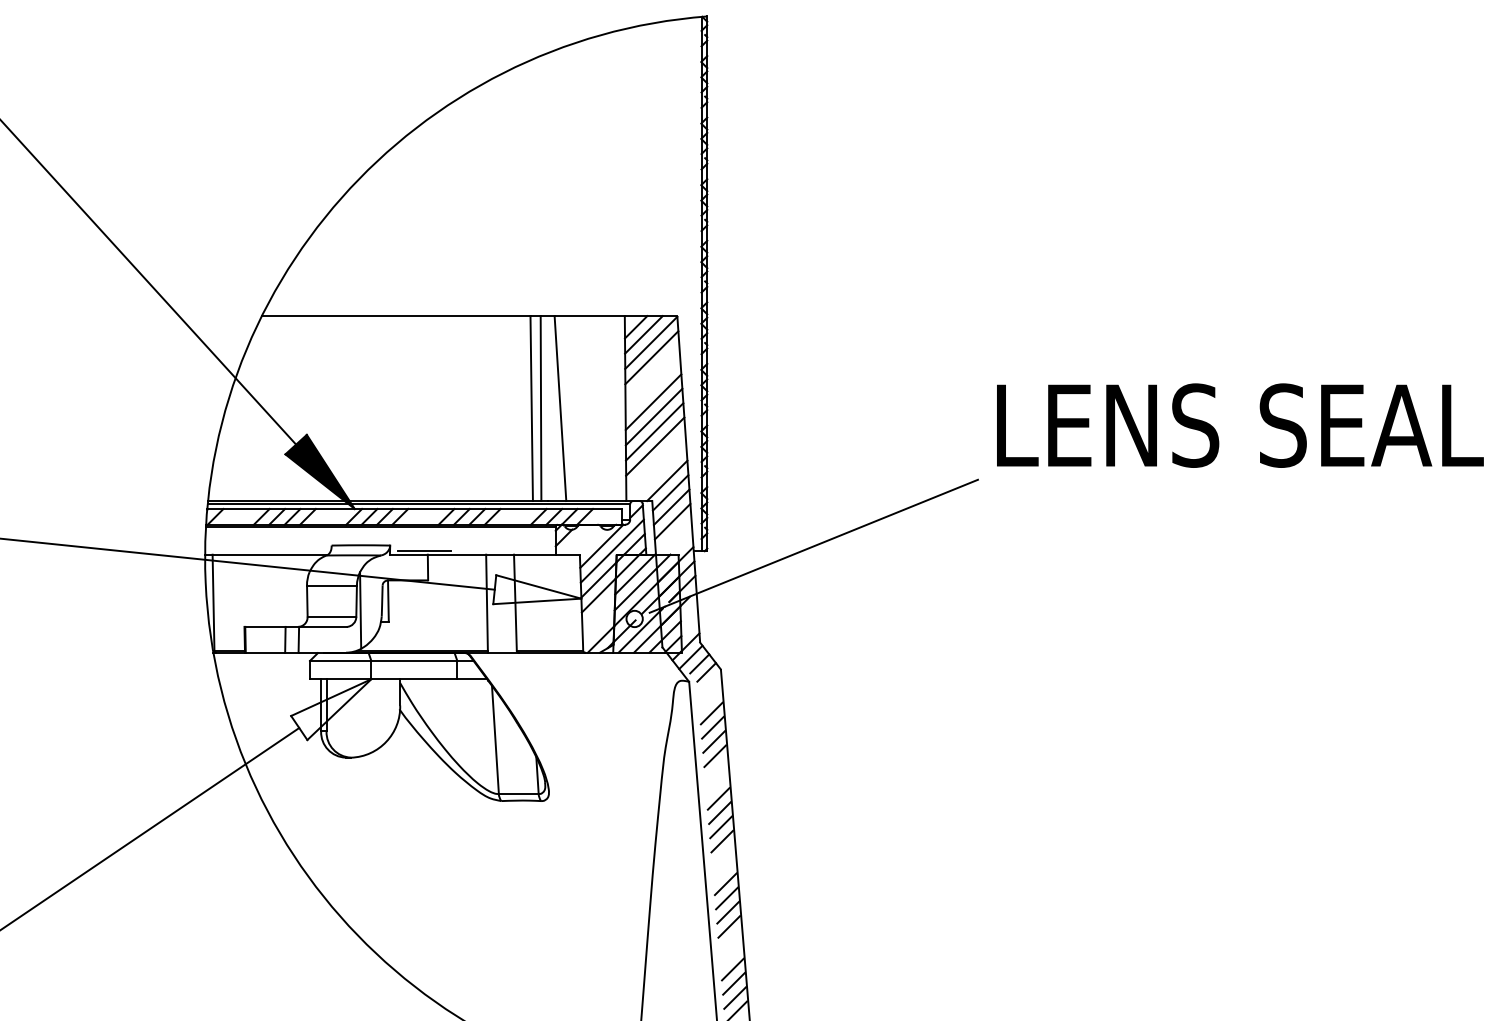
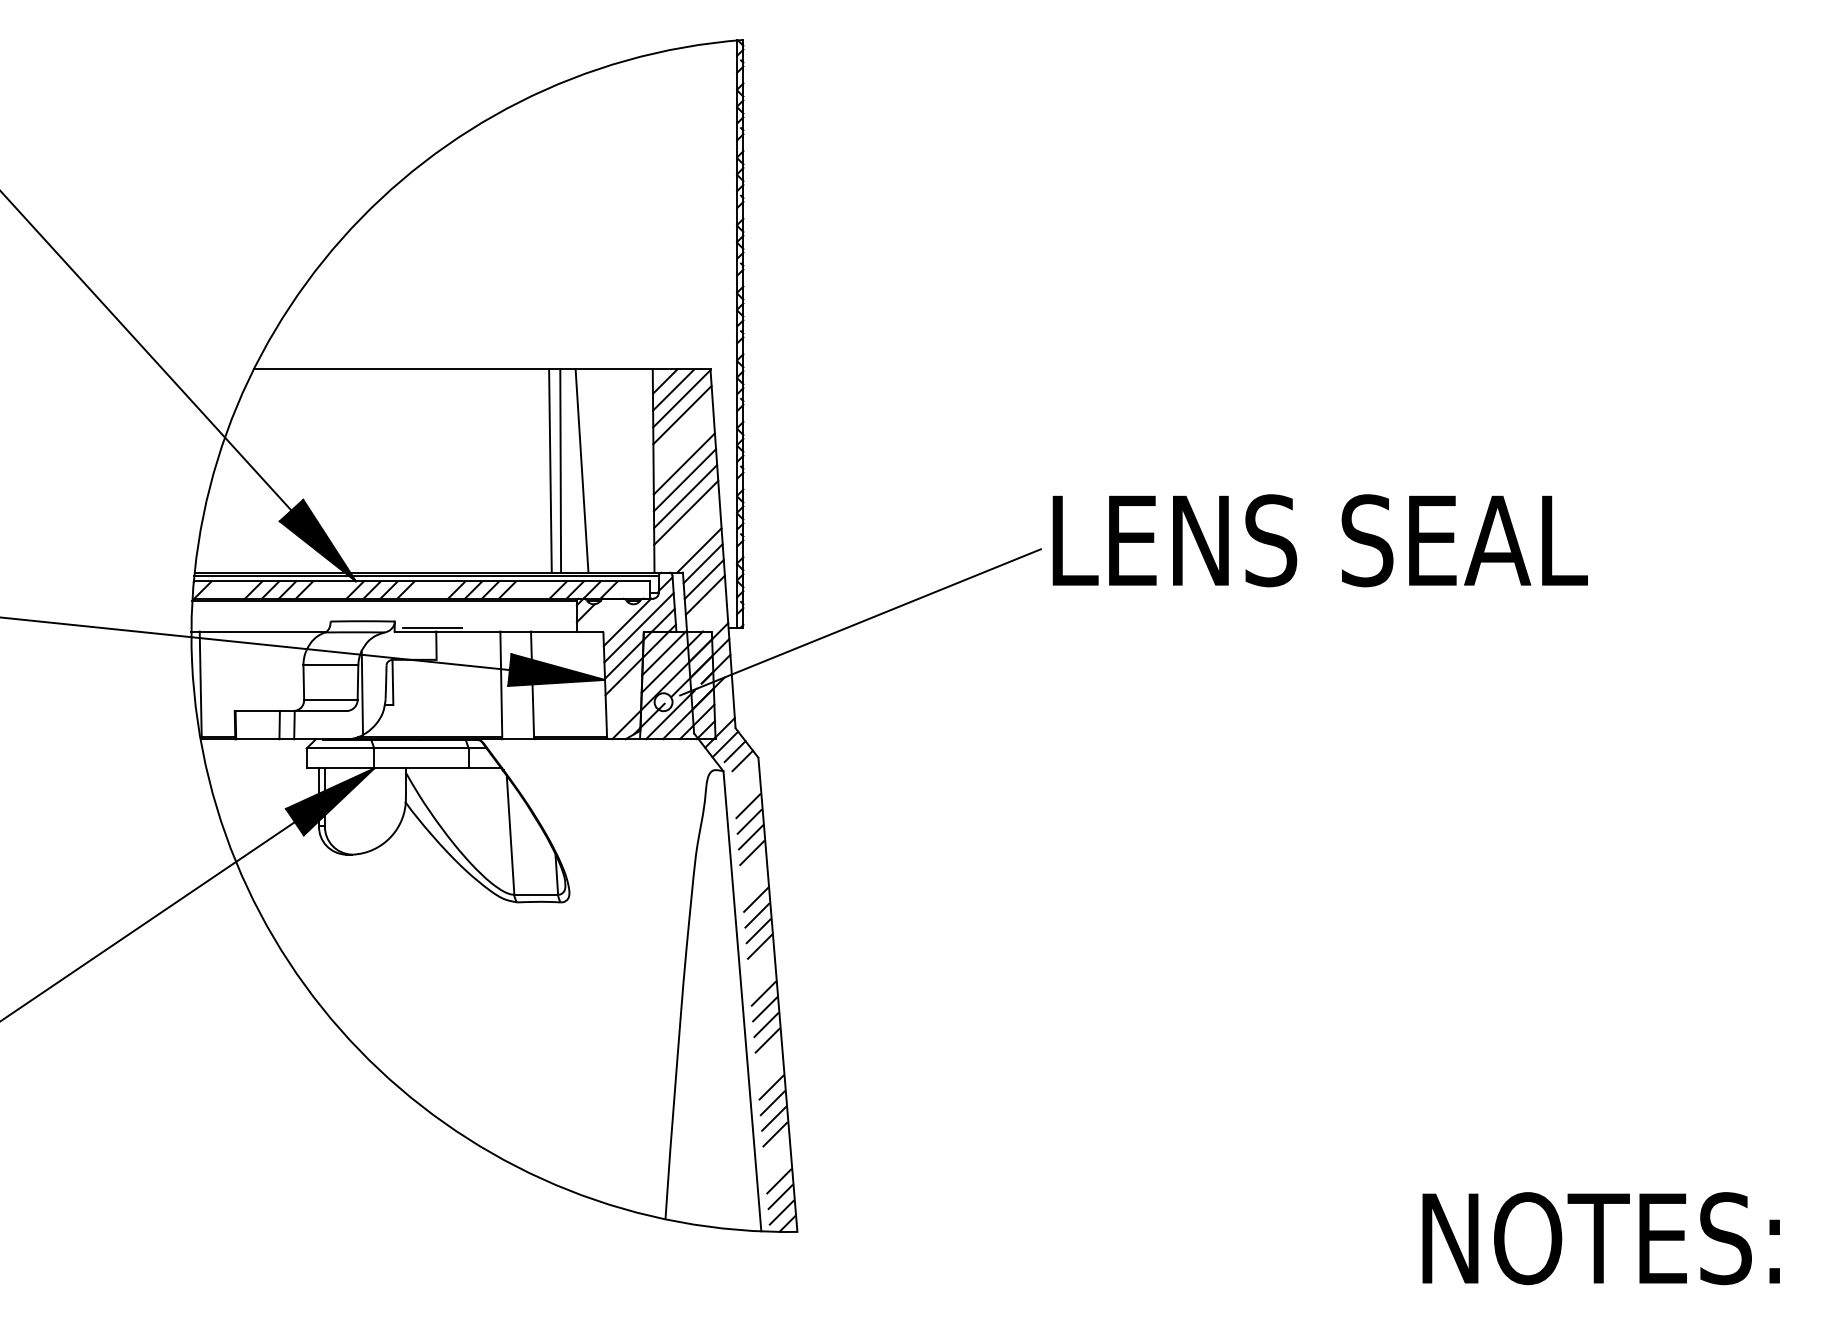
text: (1239, 425) -> (1319, 540), moved
fill: (537, 589) -> (556, 669), added
fill: (331, 709) -> (330, 801), added

